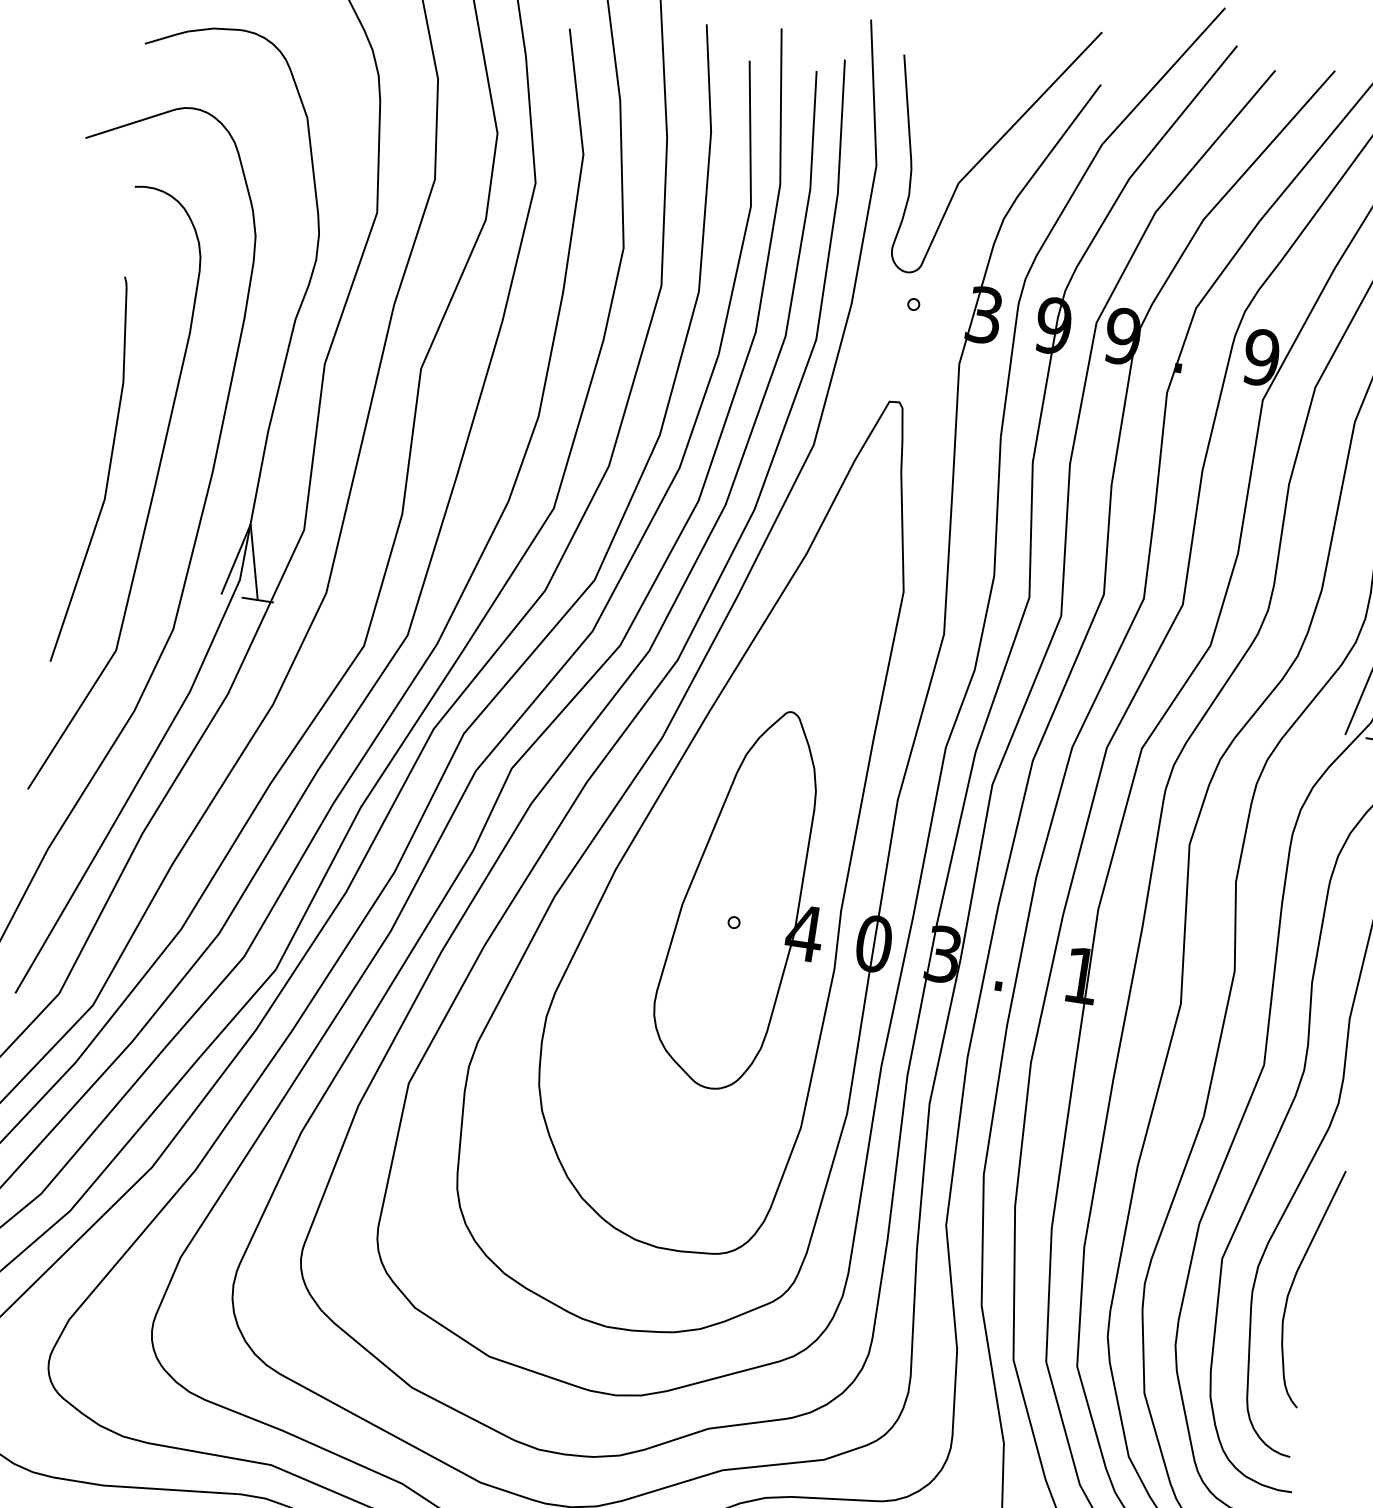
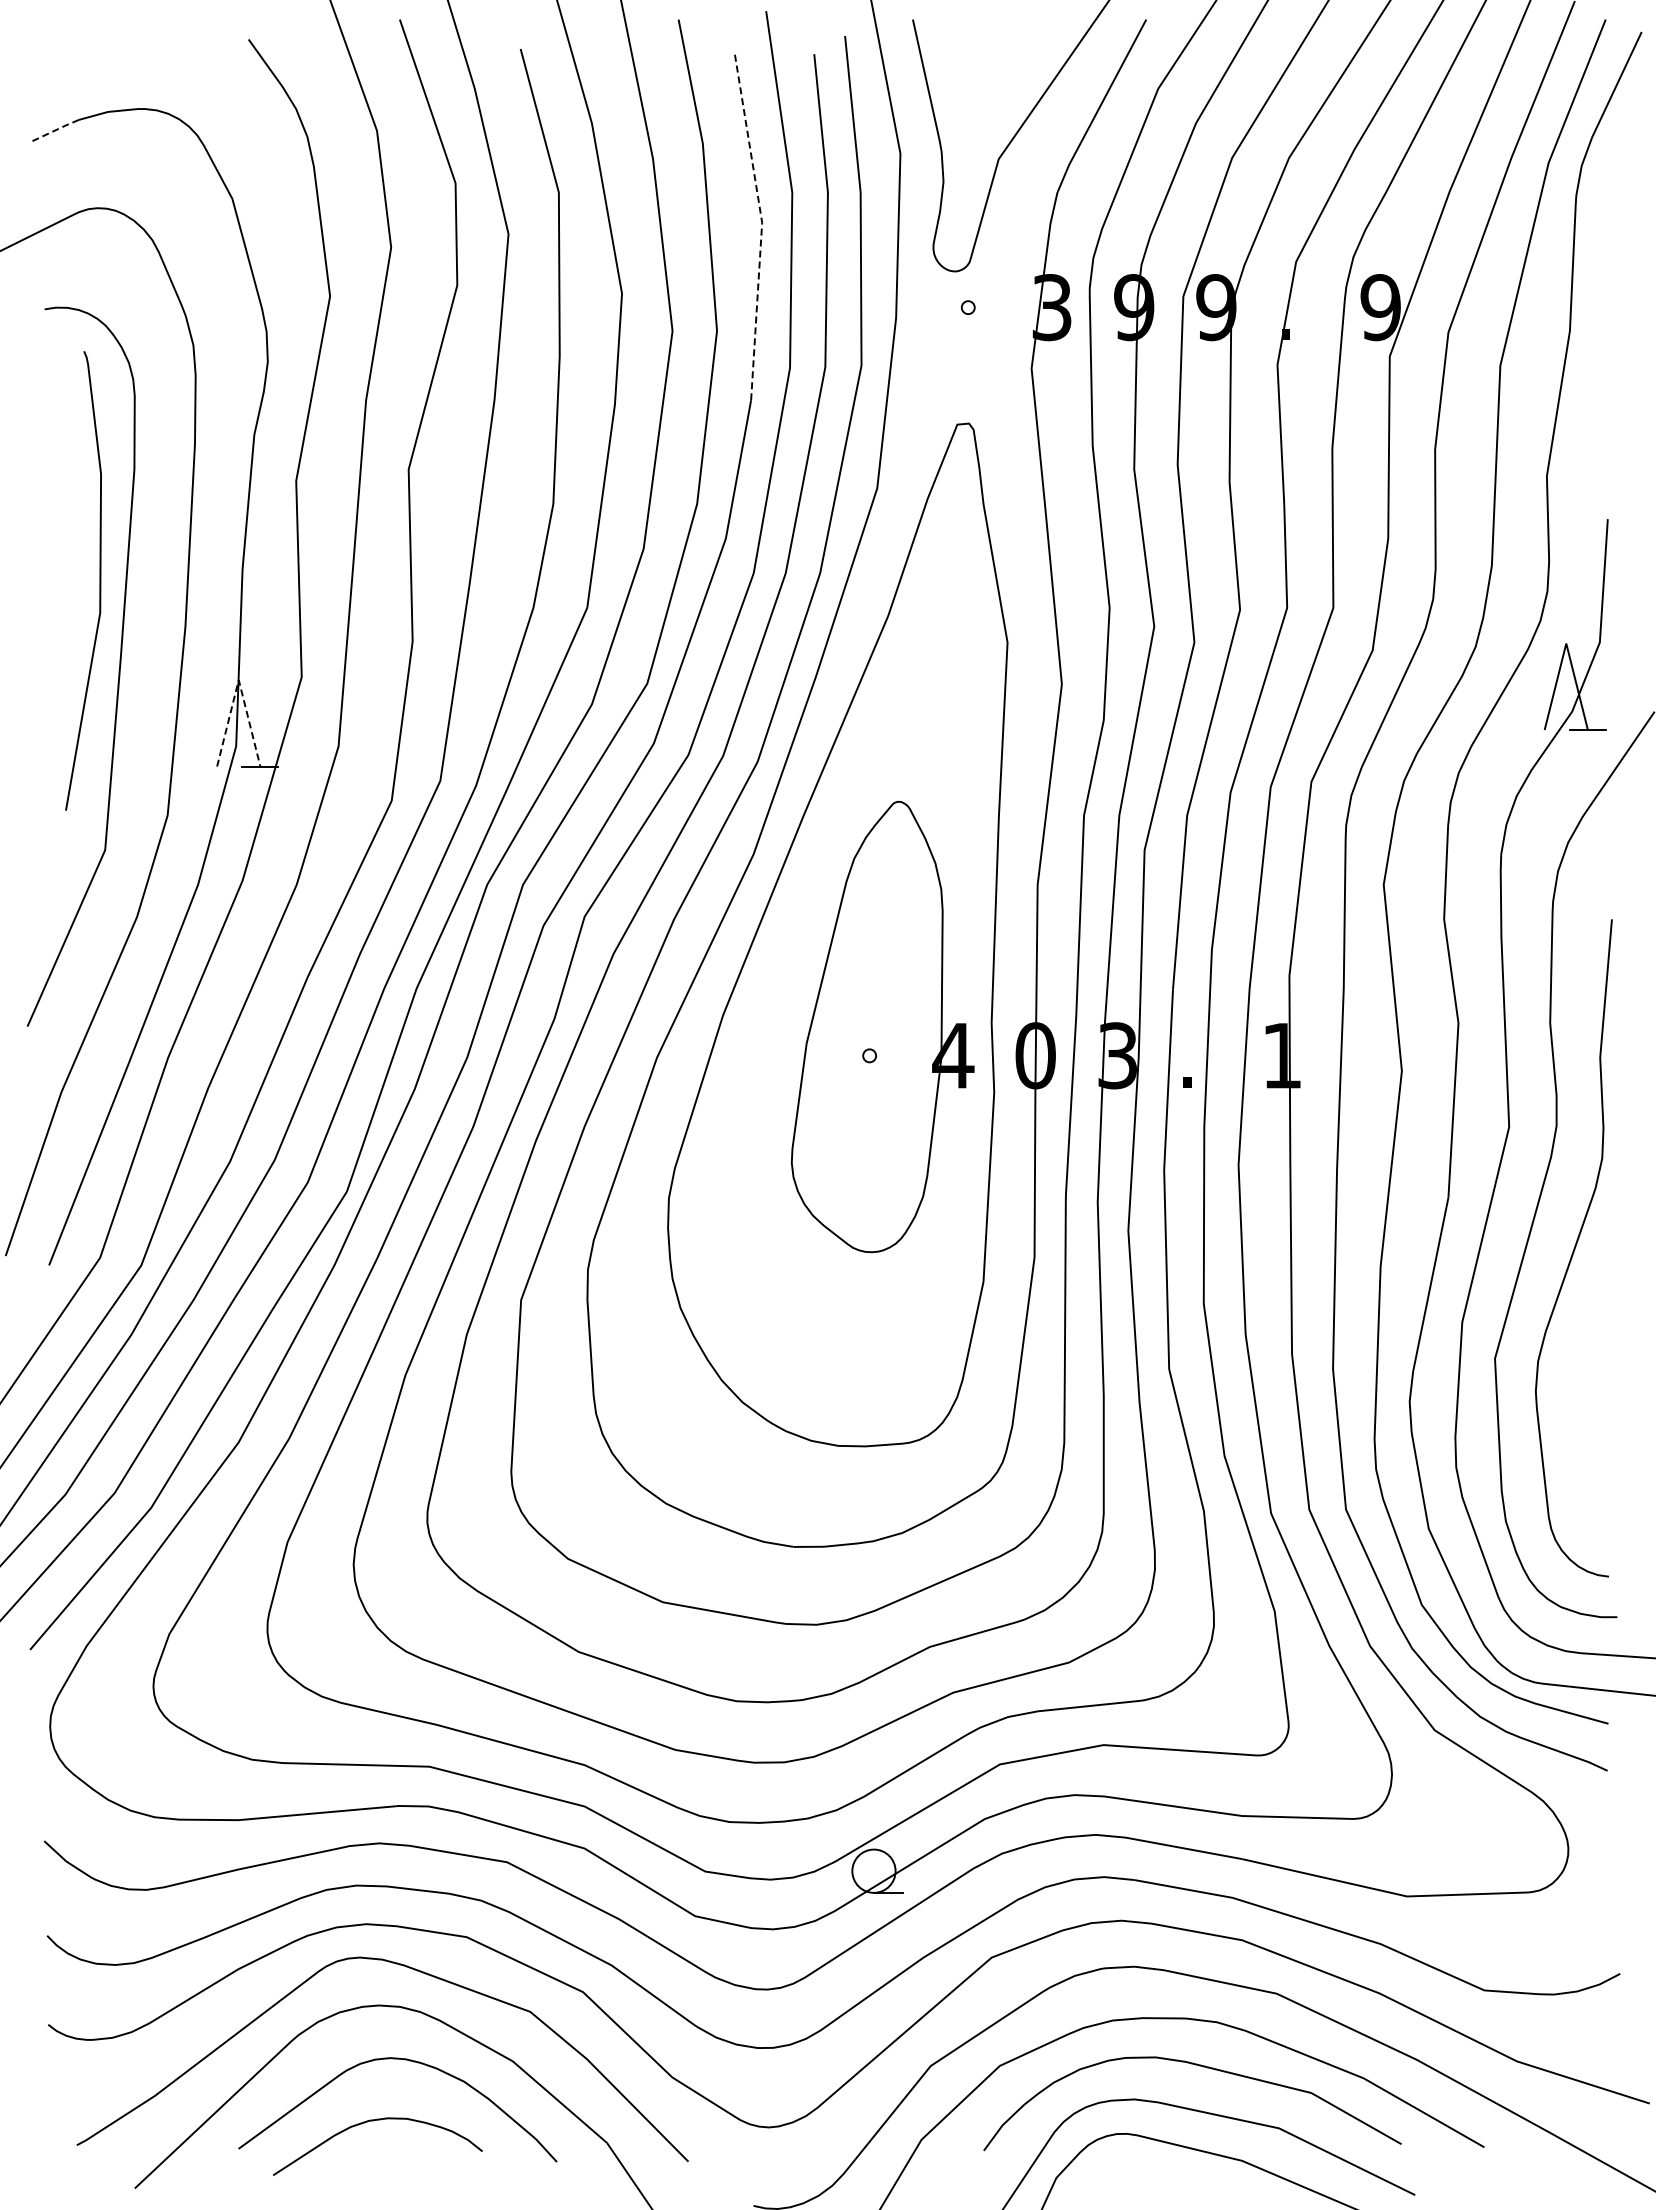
line: (167, 37) -> (55, 130), solid -> dashed
line: (750, 208) -> (762, 225), solid -> dashed
curve: (108, 471) -> (99, 580), moved
line: (250, 524) -> (238, 680), solid -> dashed
curve: (1294, 1282) -> (1582, 1373), removed

